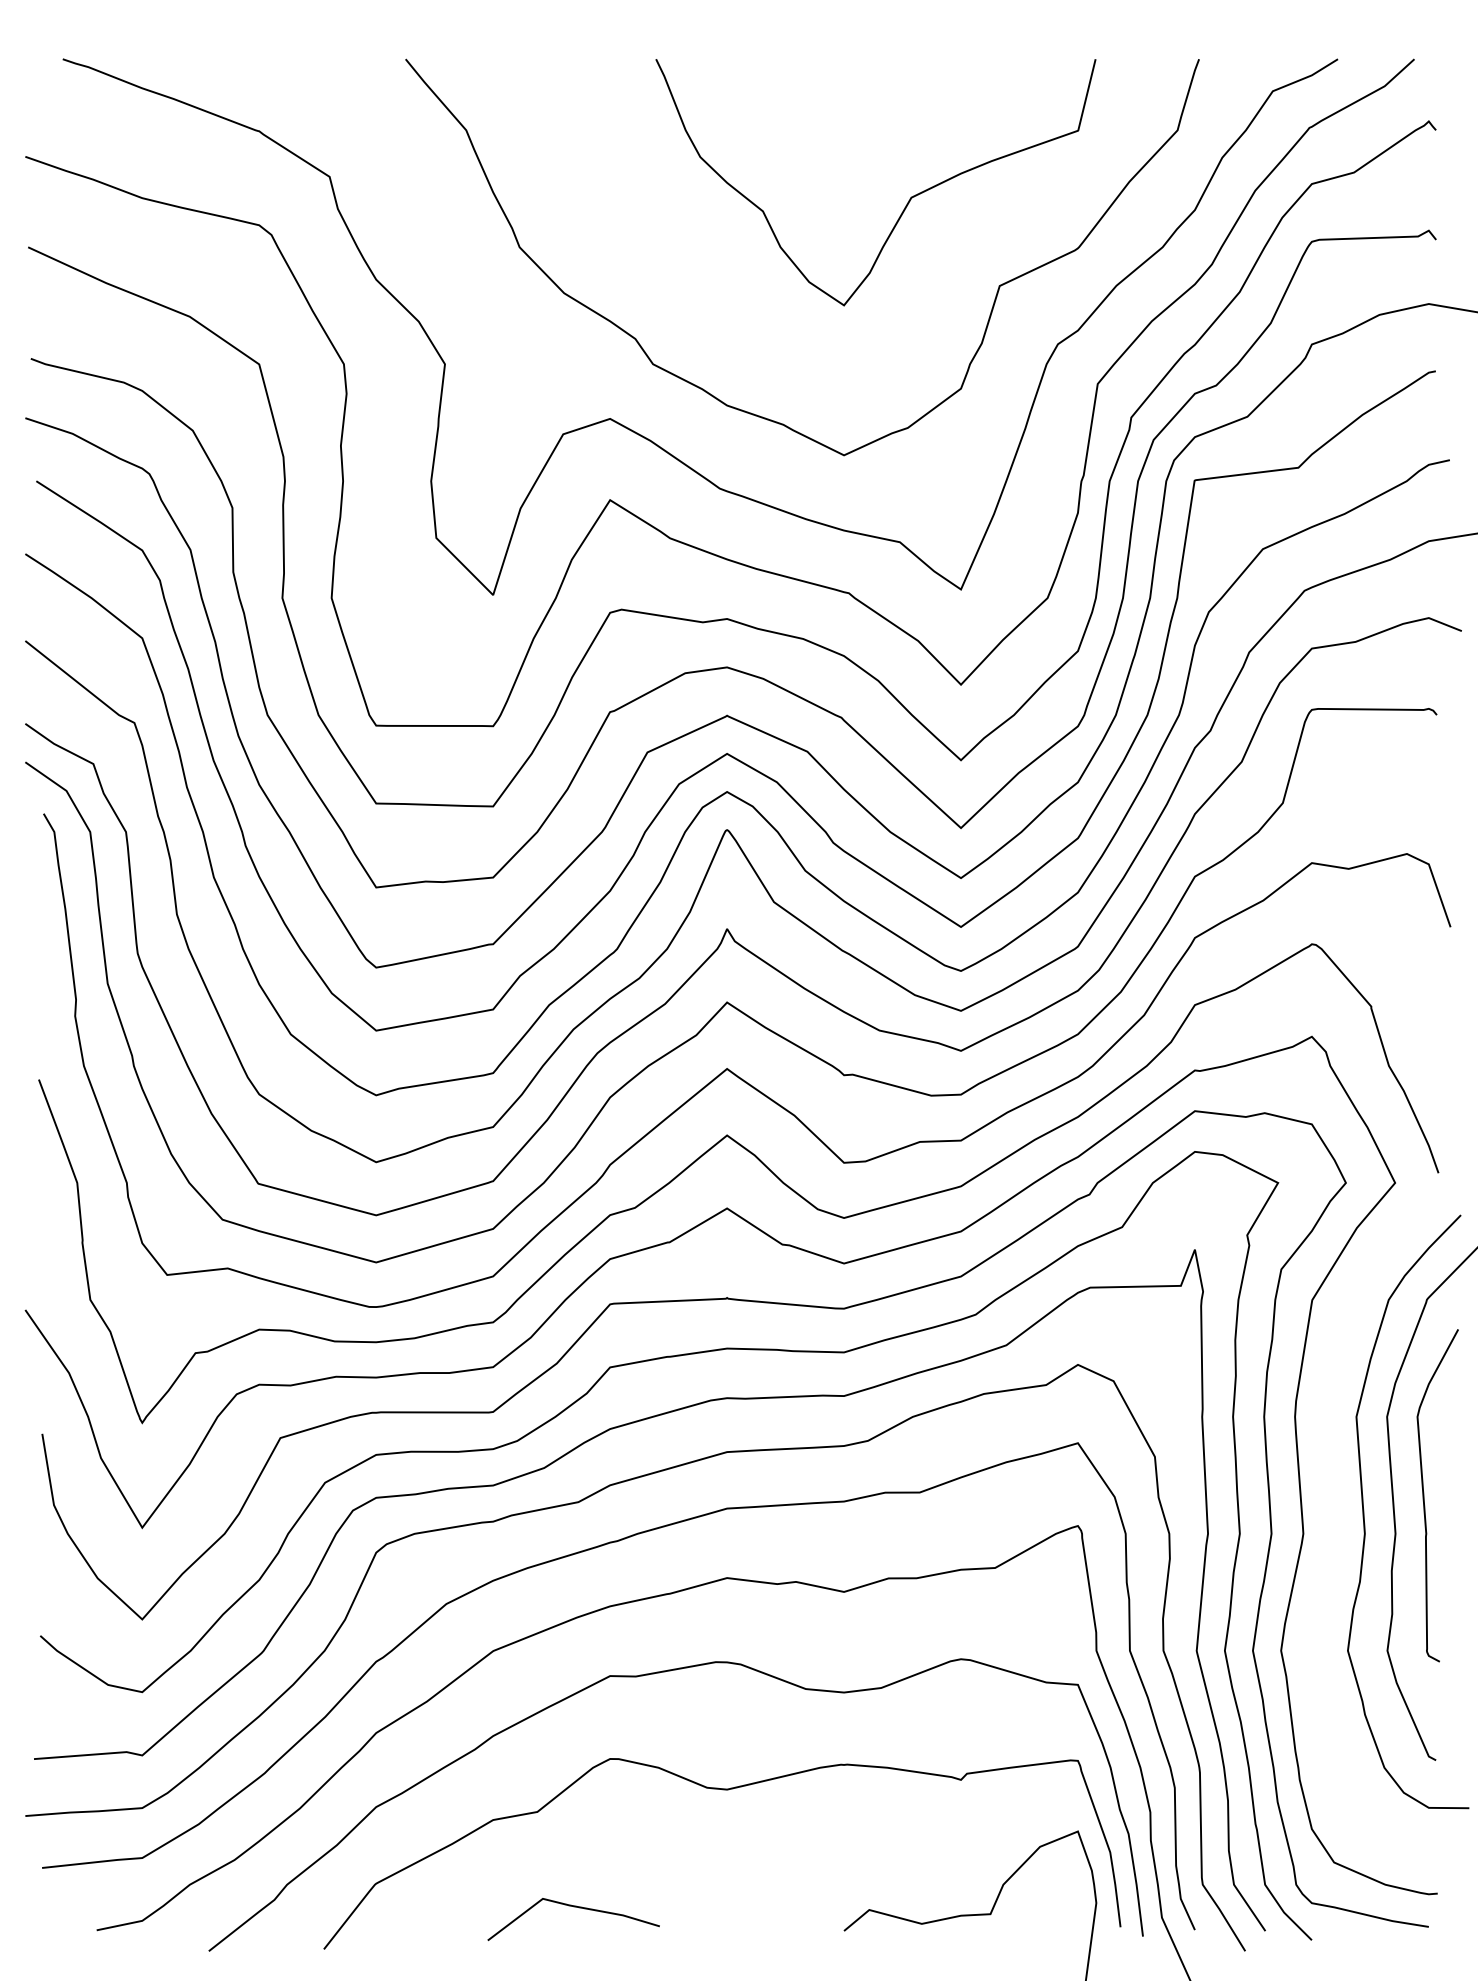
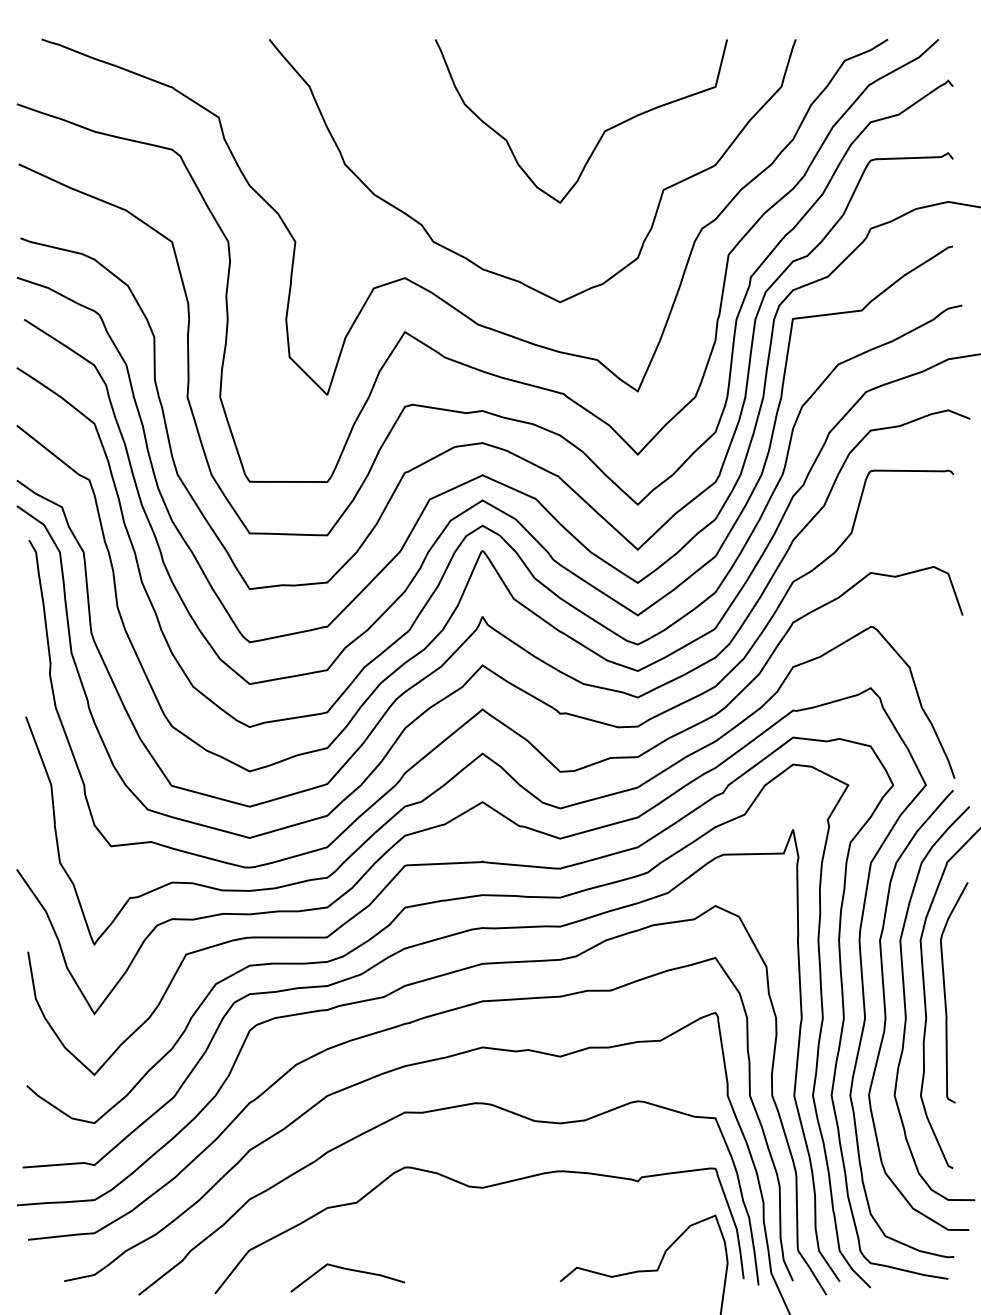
curve: (1335, 1525) -> (886, 1012), added
line: (573, 1908) -> (347, 1270), moved

